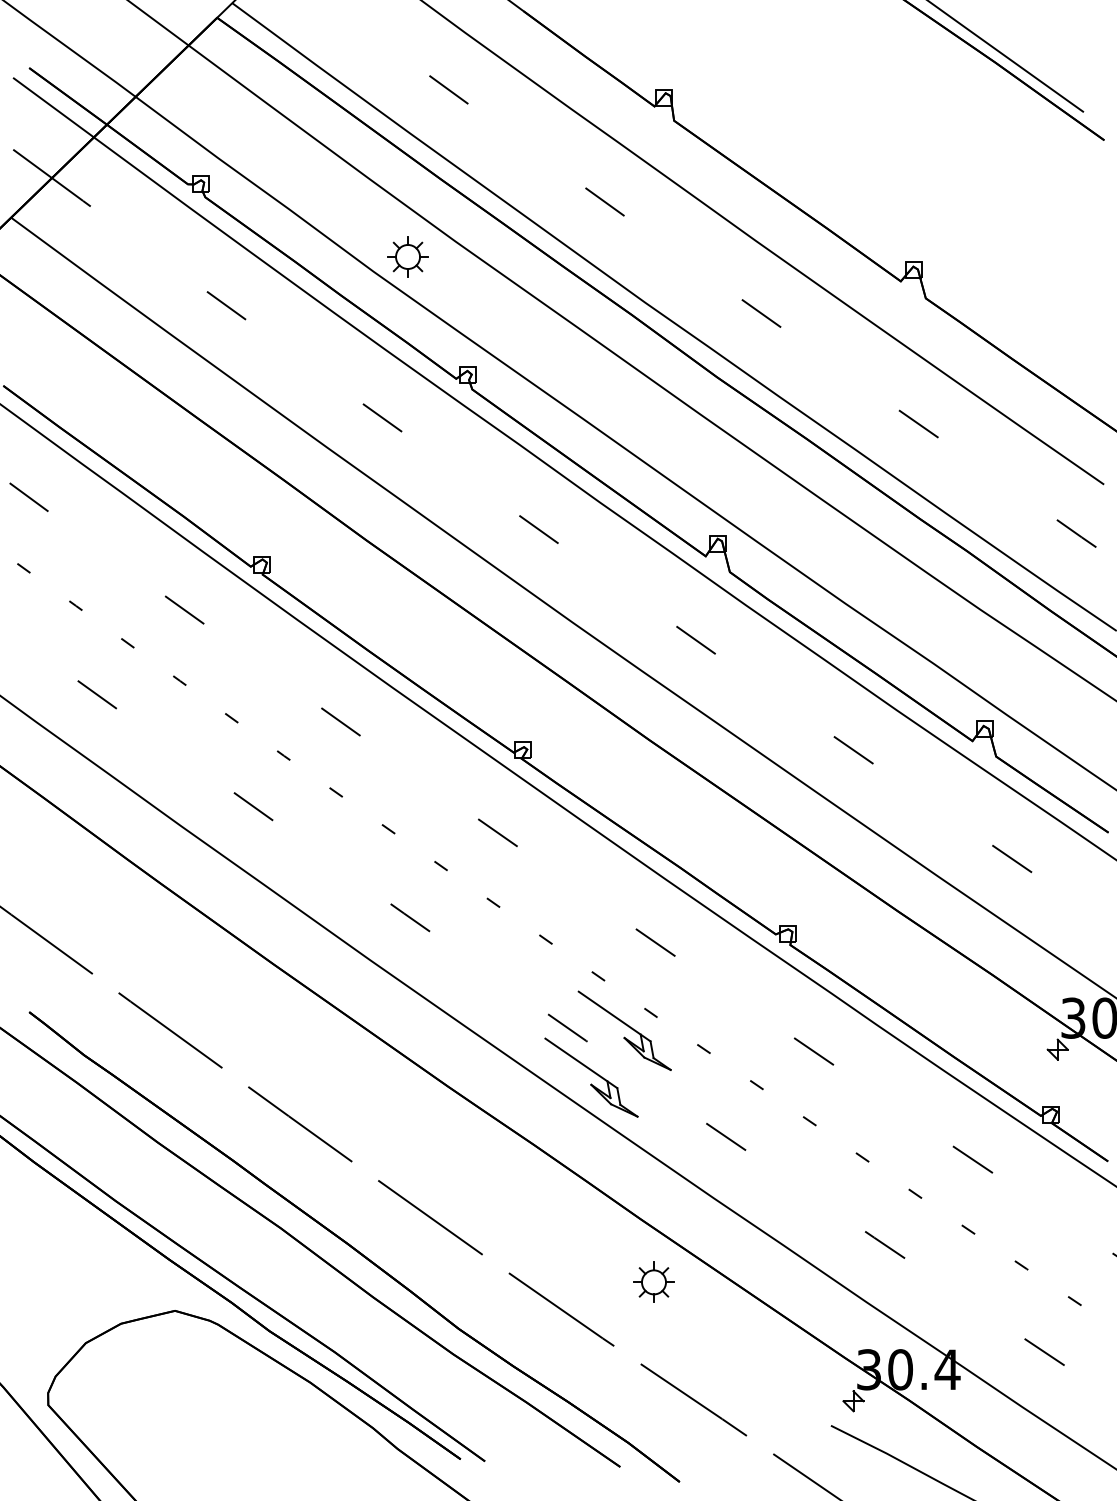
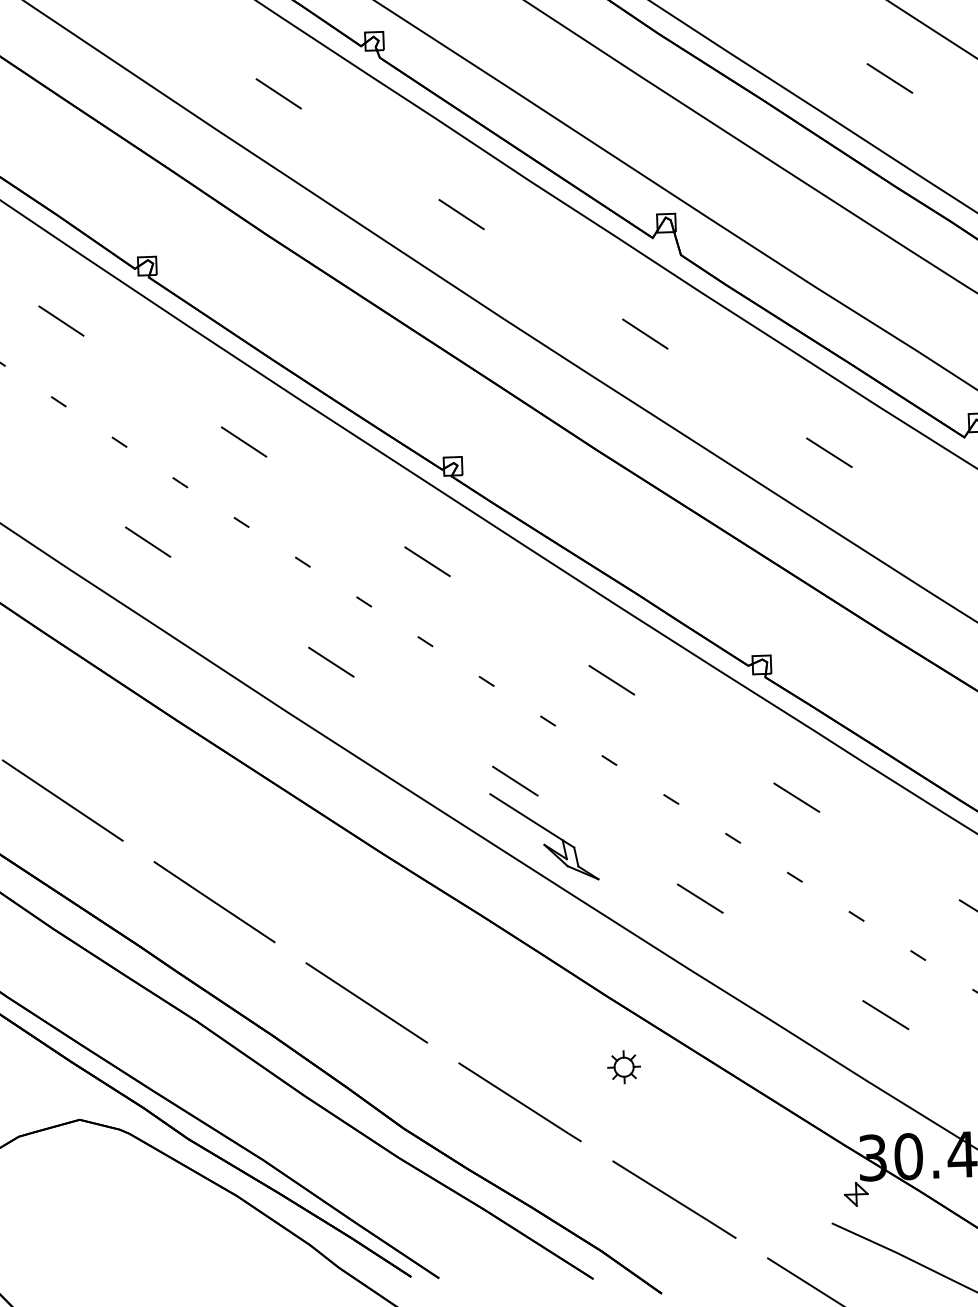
part: (624, 1030) -> (580, 781), removed
part: (653, 1281) -> (623, 1066), size x0.7

